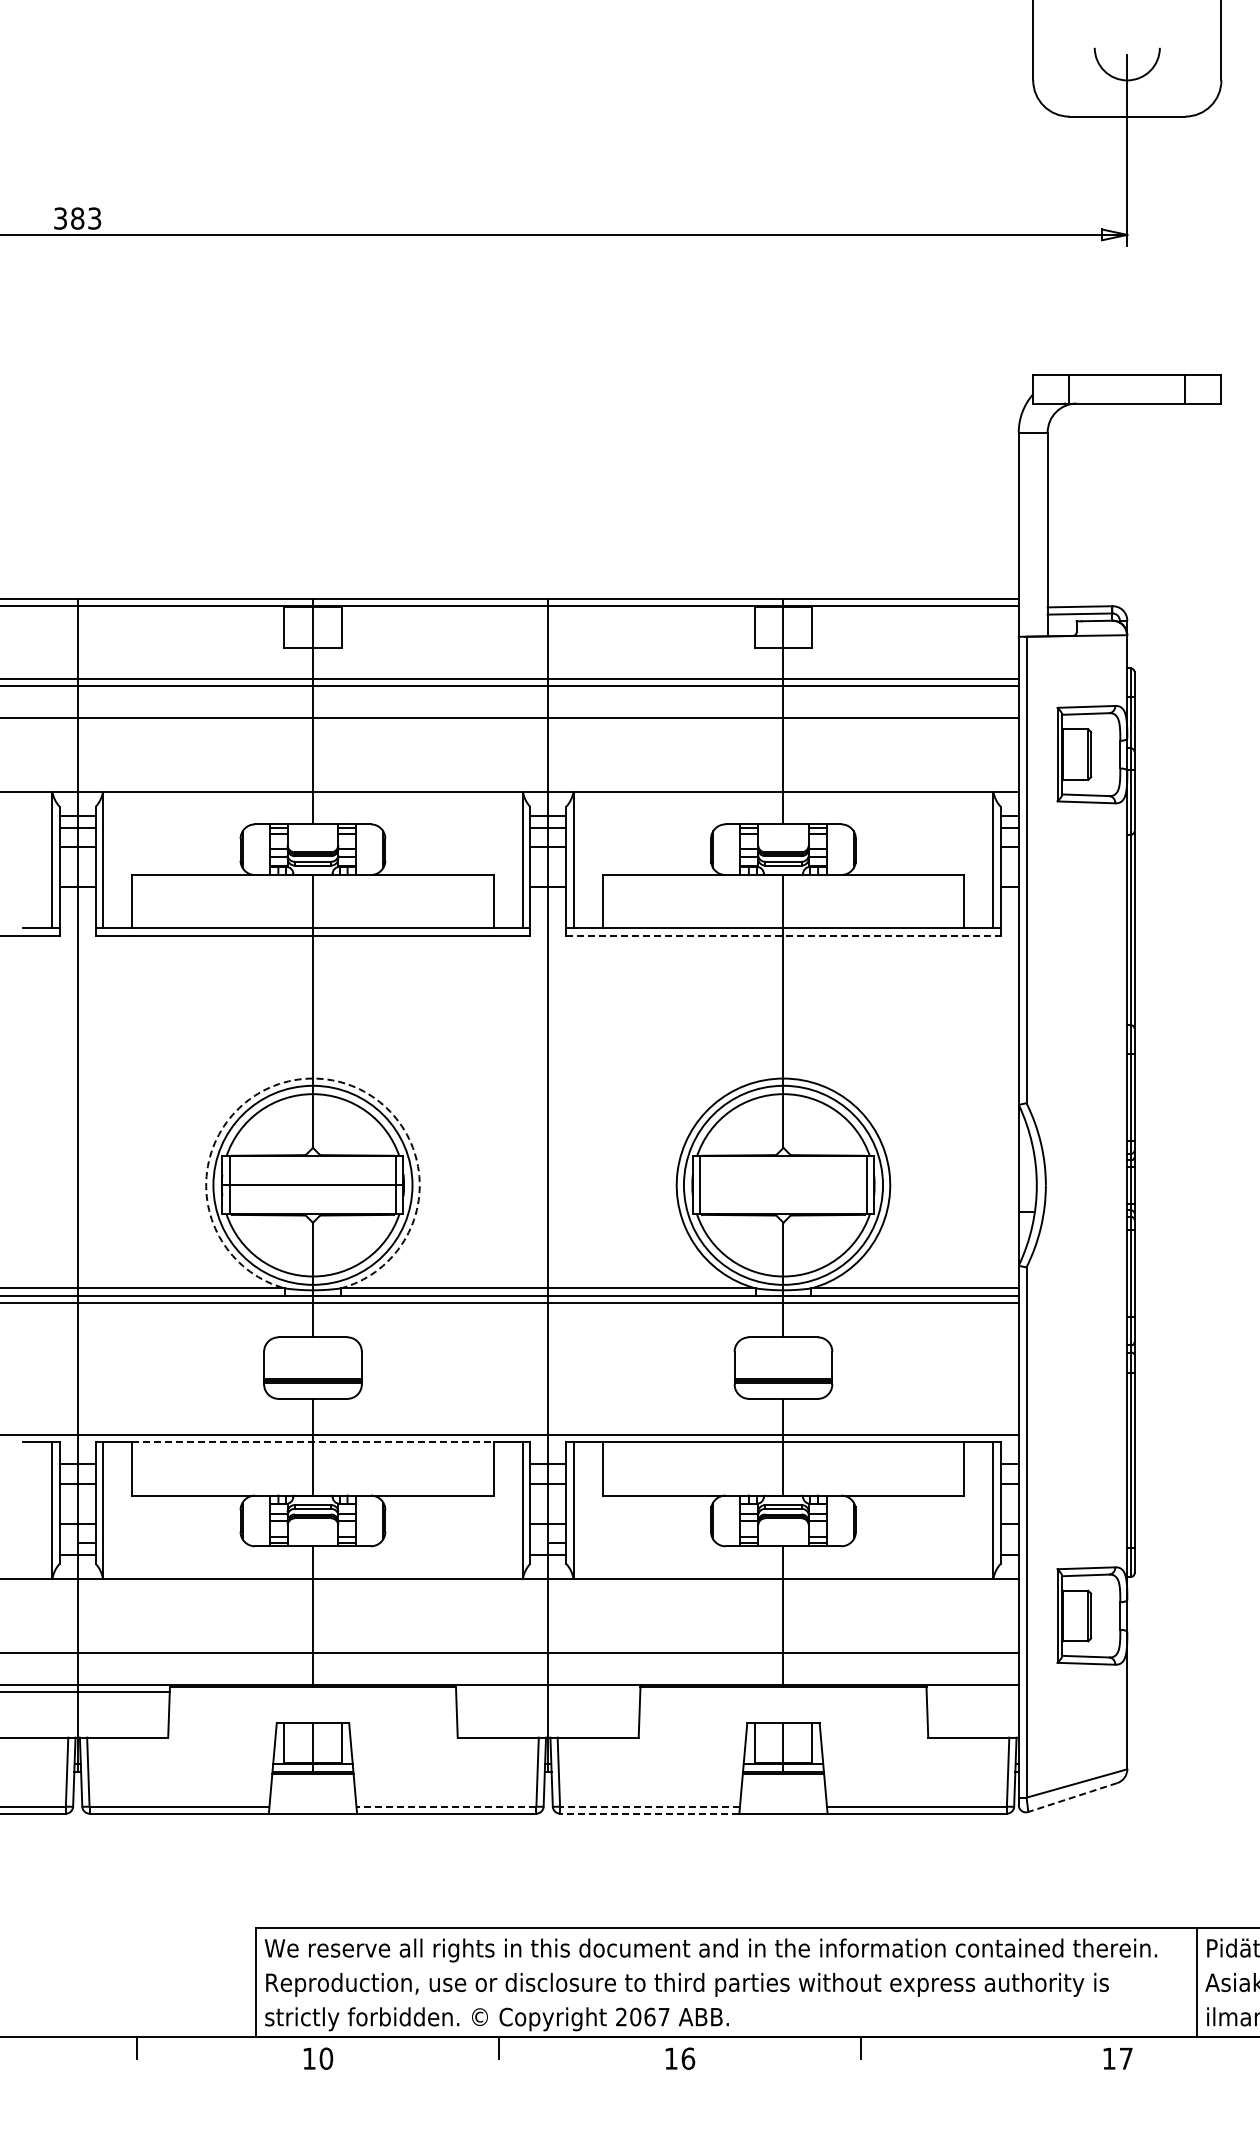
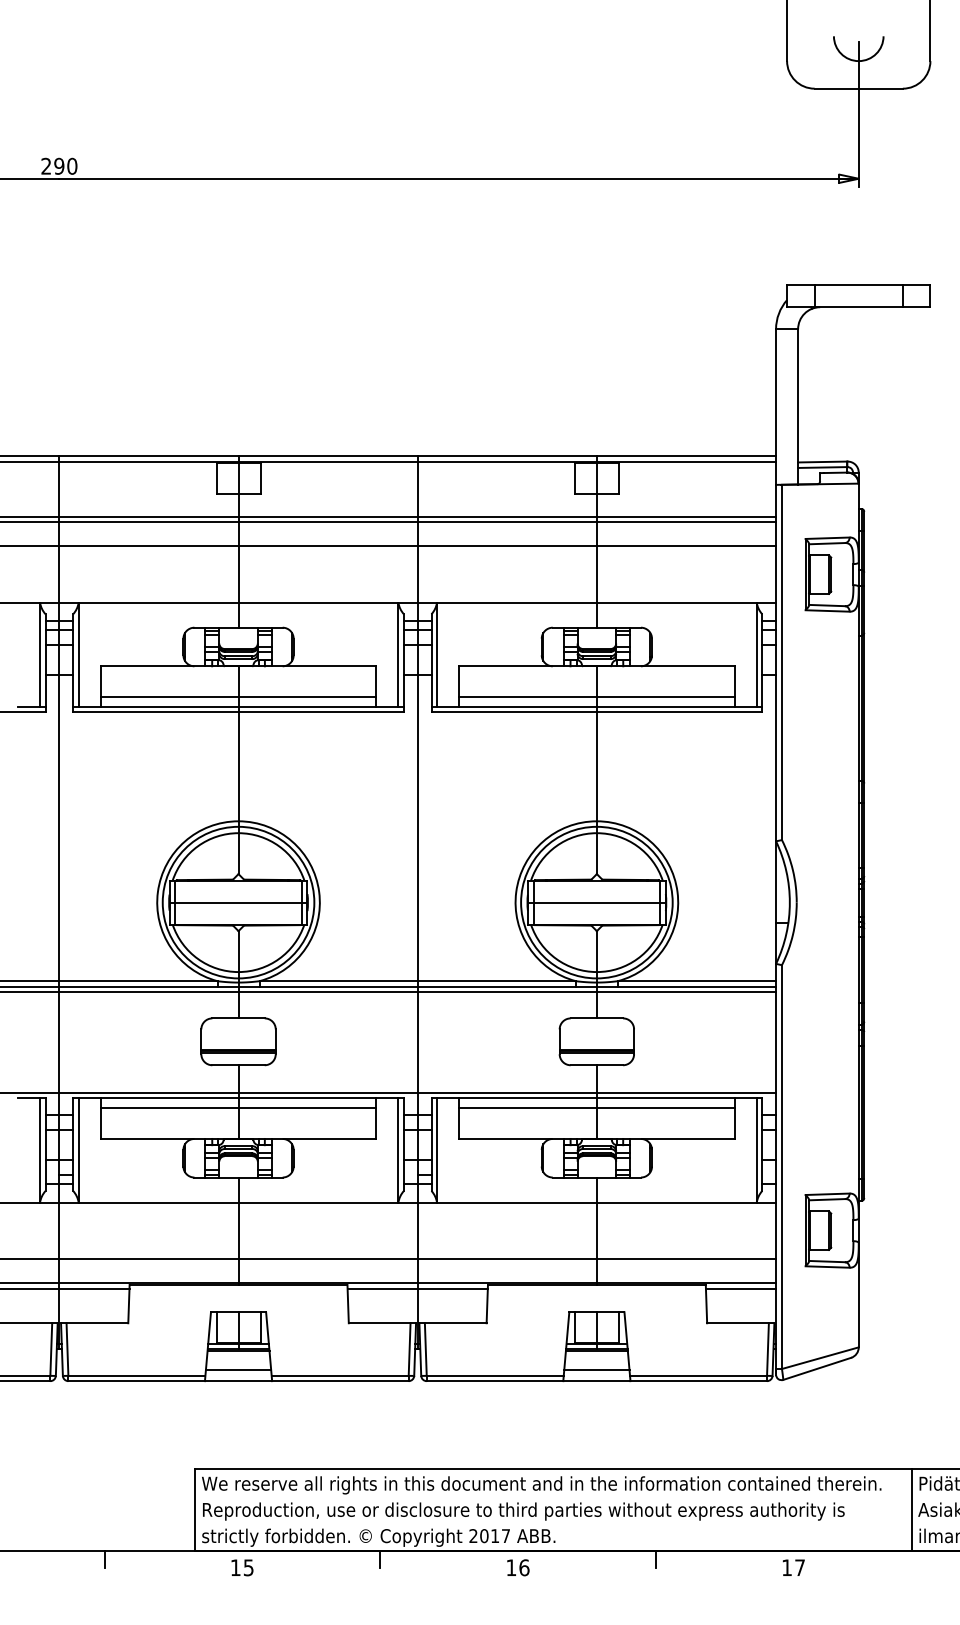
text: (77, 218) -> (59, 166), 383 -> 290
line: (312, 915) -> (238, 697), added
line: (783, 915) -> (596, 697), added
line: (783, 935) -> (596, 712), dashed -> solid
arc: (312, 1078) -> (238, 821), dashed -> solid
line: (783, 1185) -> (596, 902), added
line: (312, 1442) -> (238, 1098), dashed -> solid
line: (312, 1454) -> (238, 1107), added
line: (783, 1454) -> (596, 1107), added
line: (548, 1692) -> (417, 1288), added
line: (972, 1692) -> (740, 1288), added
line: (1072, 1797) -> (817, 1368), dashed -> solid
line: (312, 1799) -> (238, 1370), added
line: (783, 1799) -> (596, 1370), added
line: (446, 1806) -> (340, 1375), dashed -> solid
line: (650, 1806) -> (495, 1375), dashed -> solid
line: (649, 1813) -> (494, 1381), dashed -> solid
text: (649, 2016) -> (494, 1535), 2067 -> 2017
text: (326, 2058) -> (248, 1567), 10 -> 15
text: (1117, 2058) -> (793, 1567), moved

